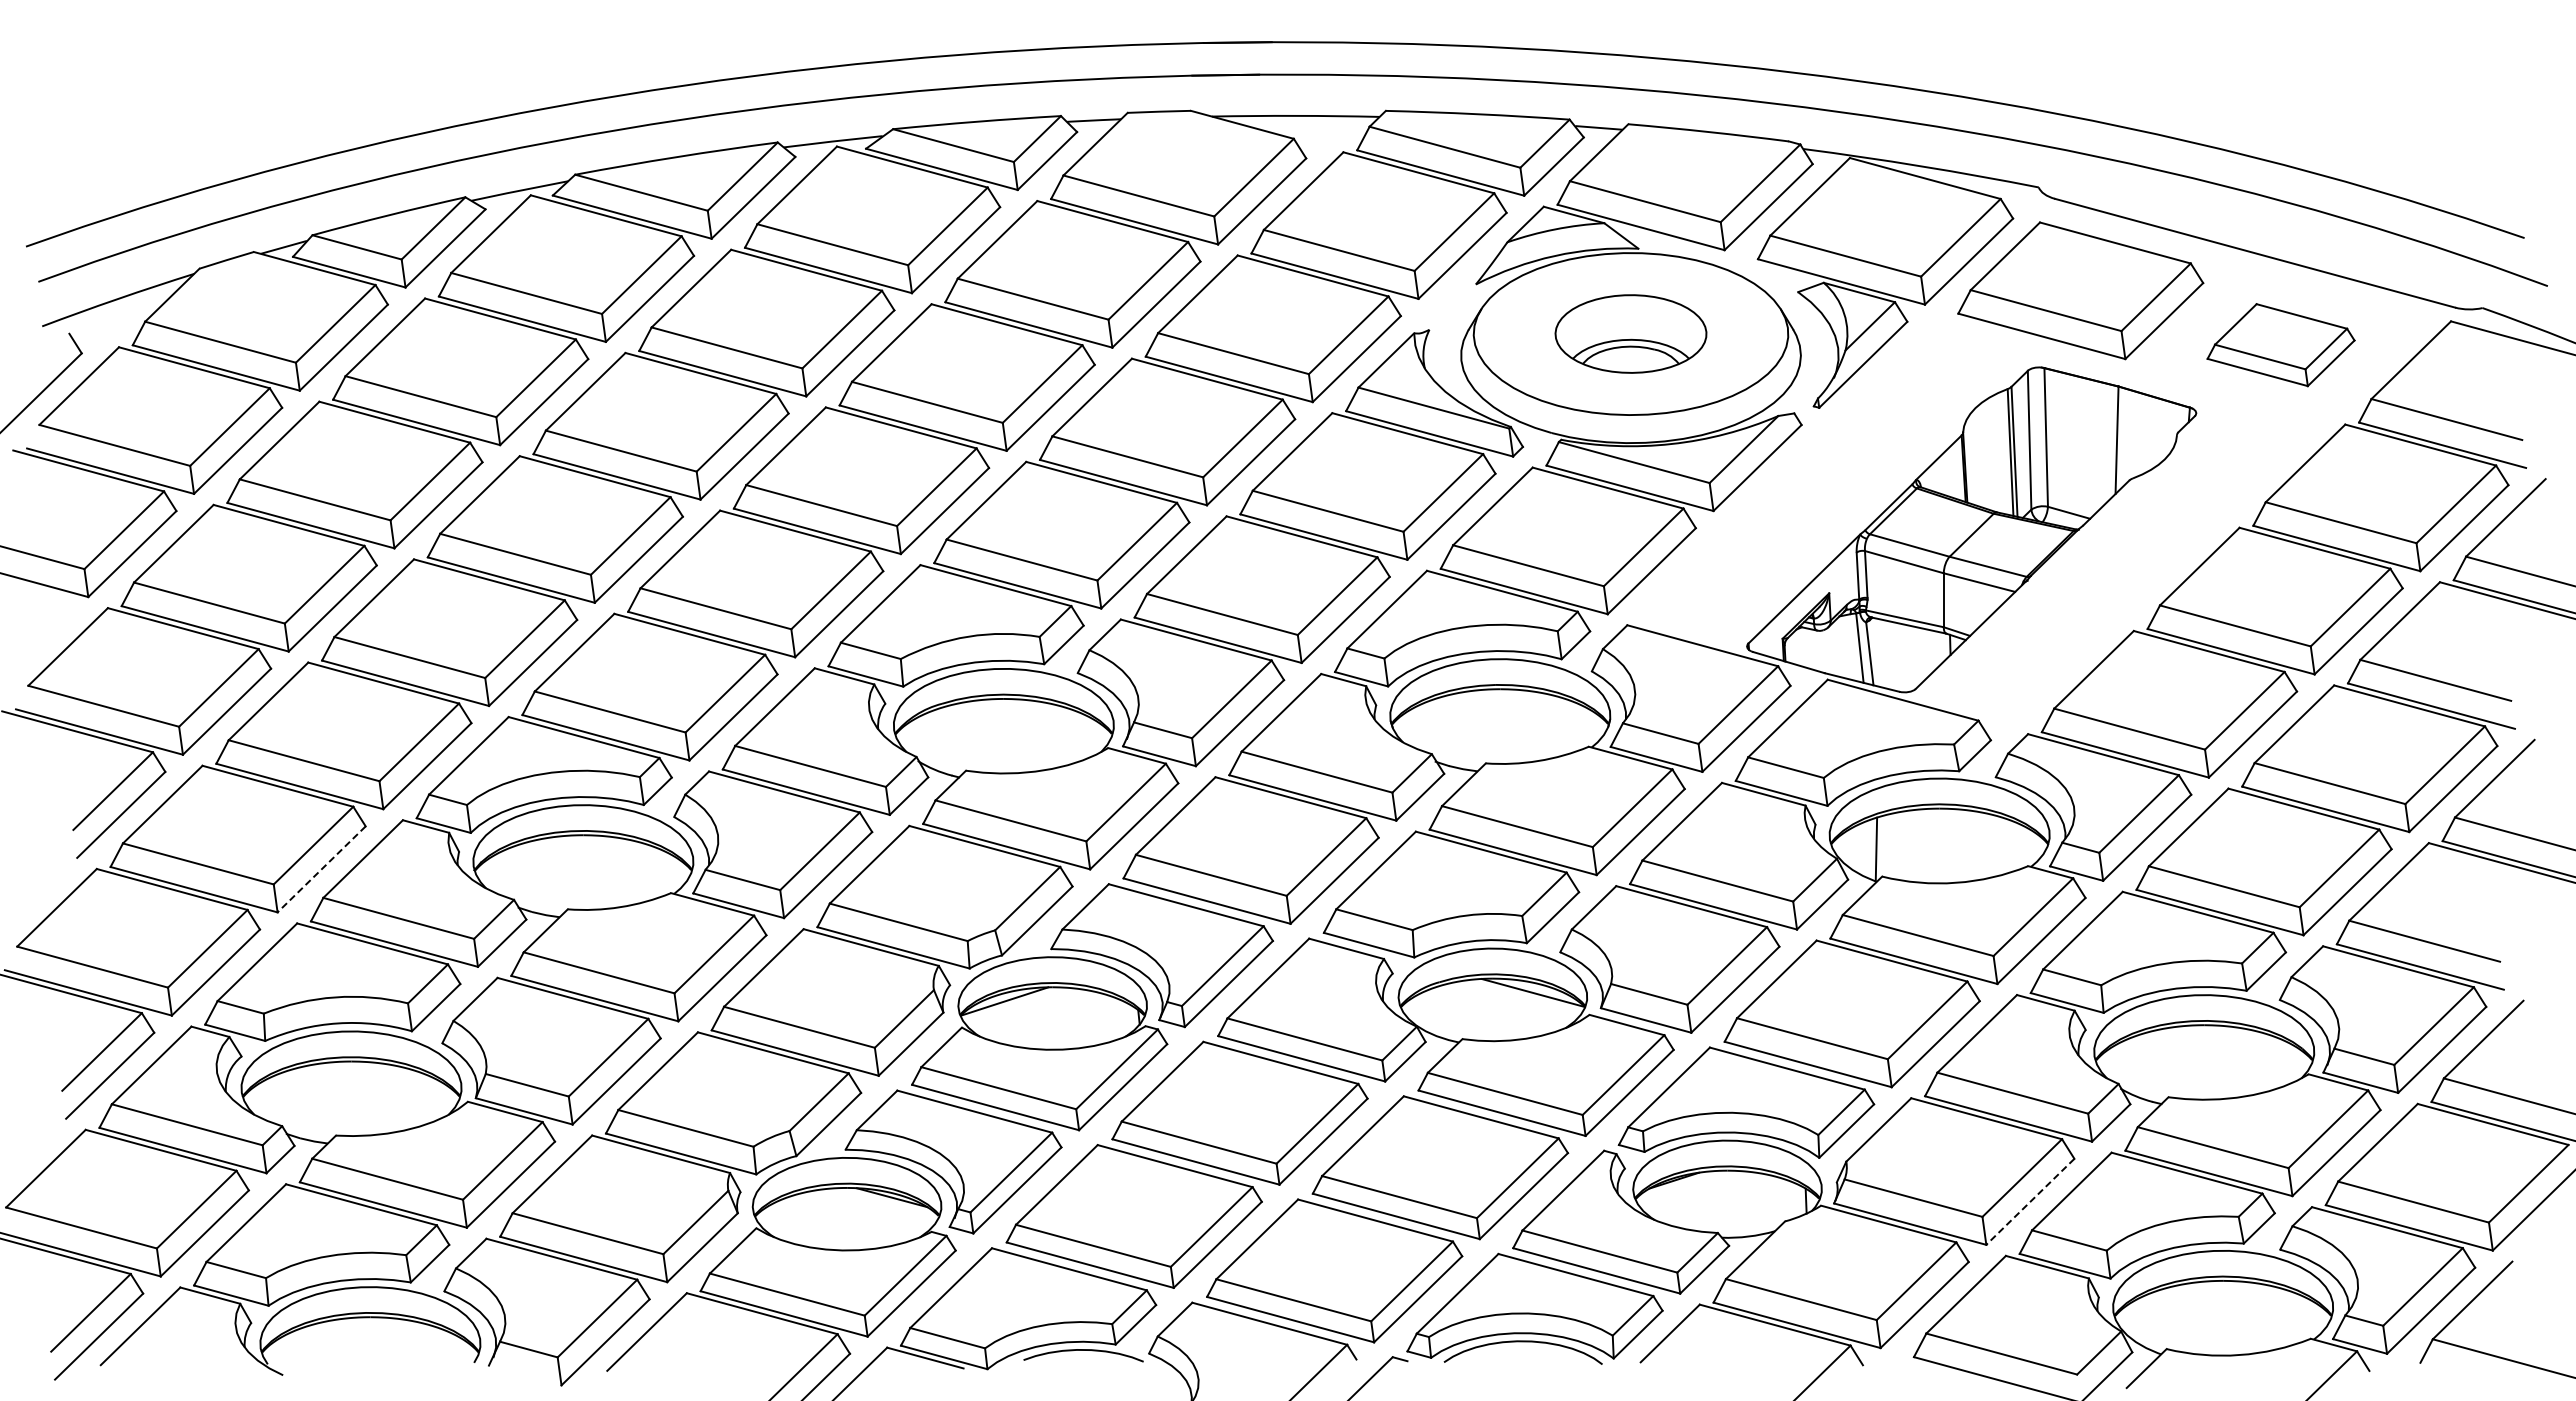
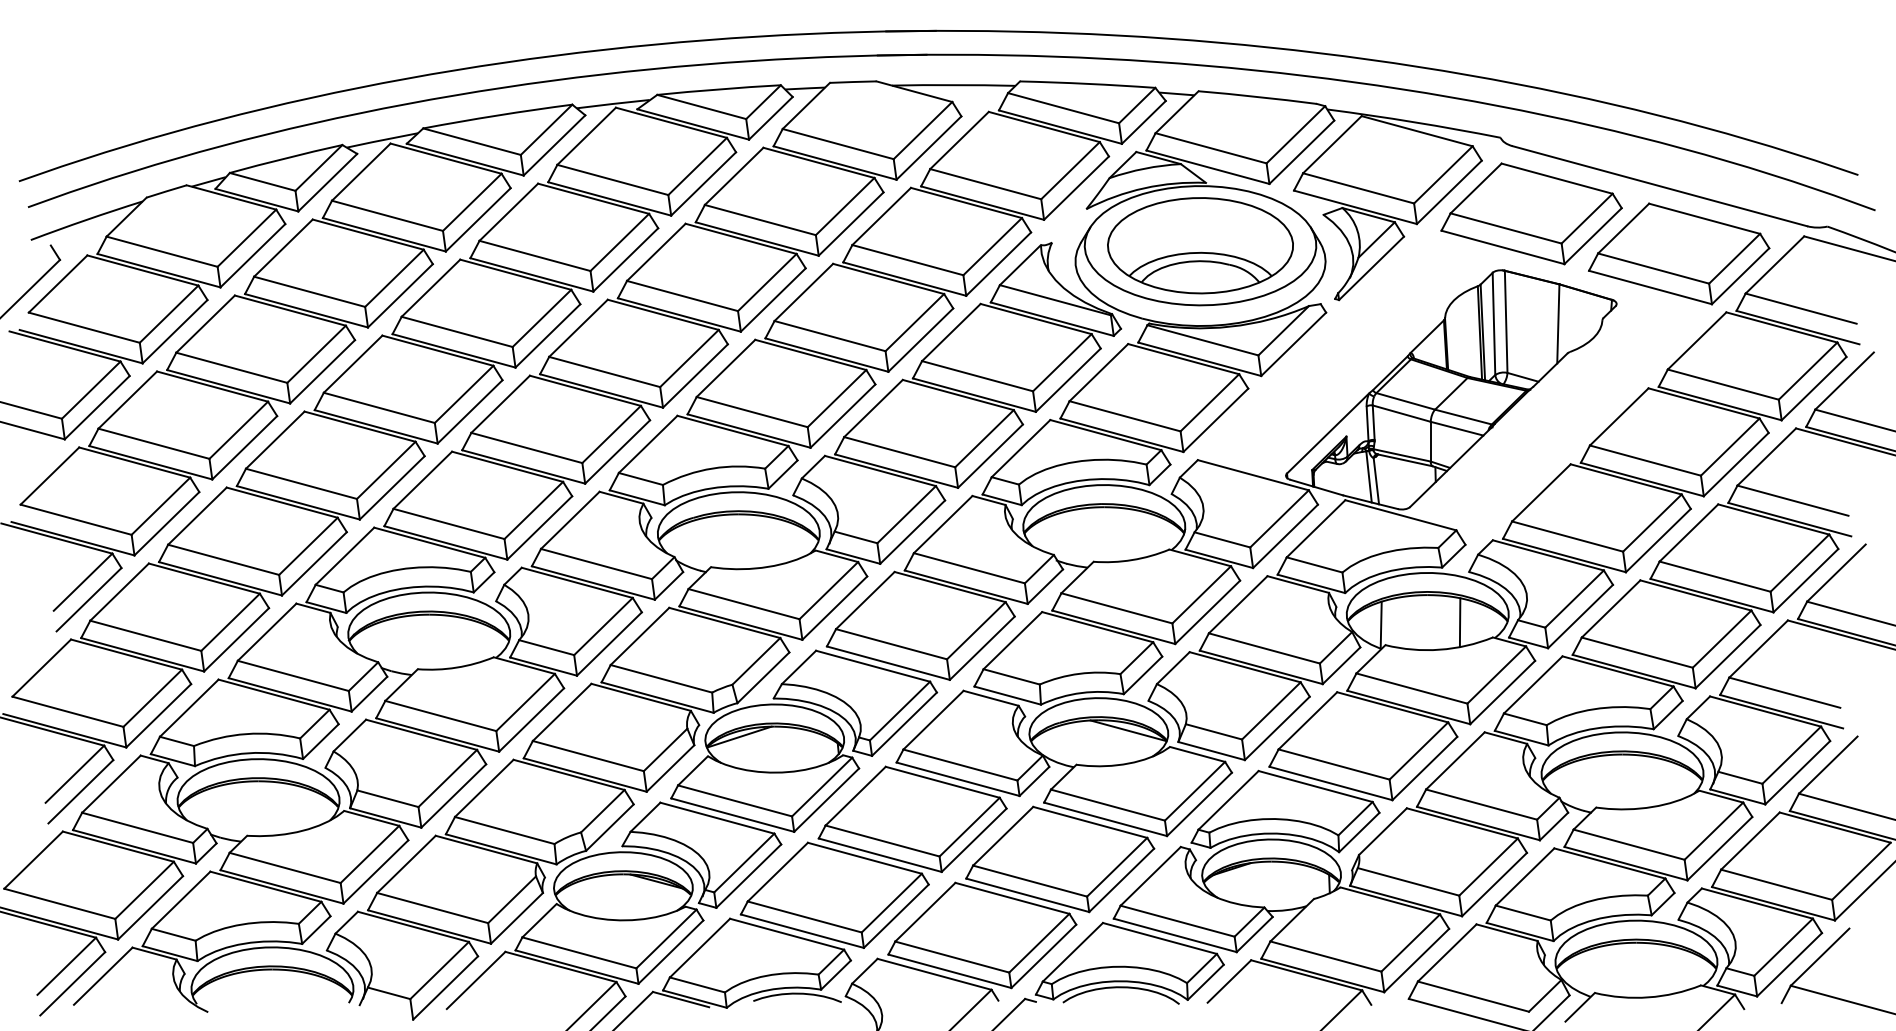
part: (1630, 333) -> (1200, 245), size x1.67
part: (2280, 344) -> (1678, 253), size x1.67
line: (1983, 845) -> (1460, 622), added
line: (321, 869) -> (236, 639), dashed -> solid
line: (2030, 1201) -> (1494, 884), dashed -> solid

